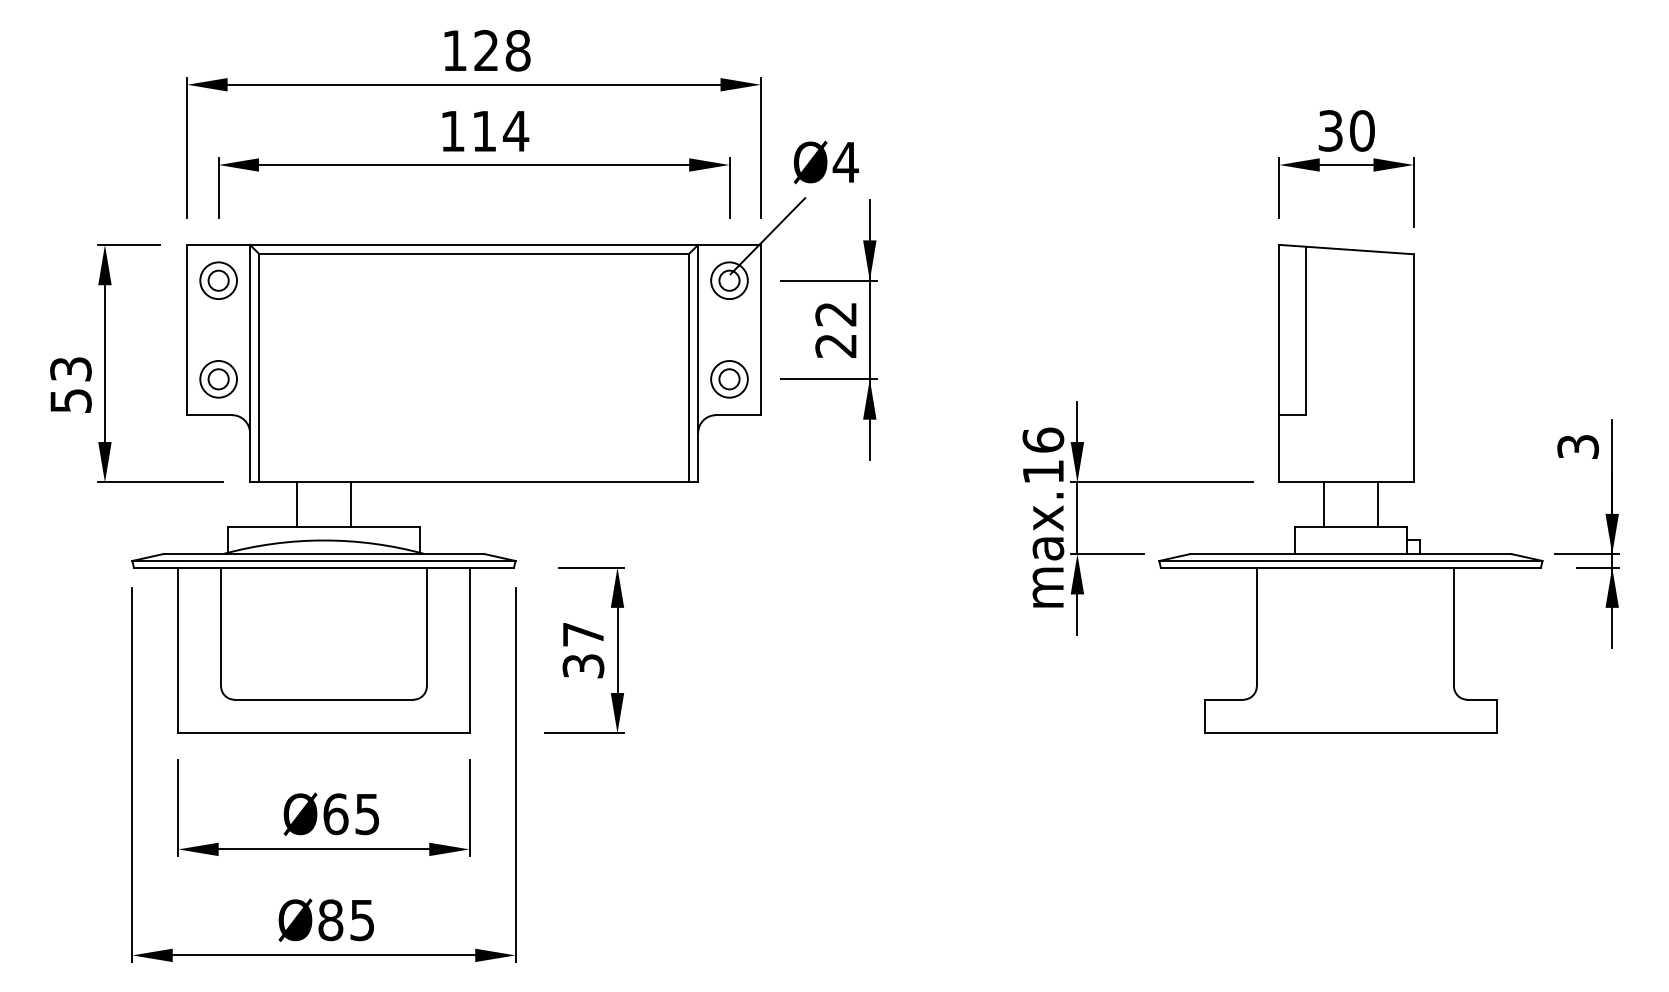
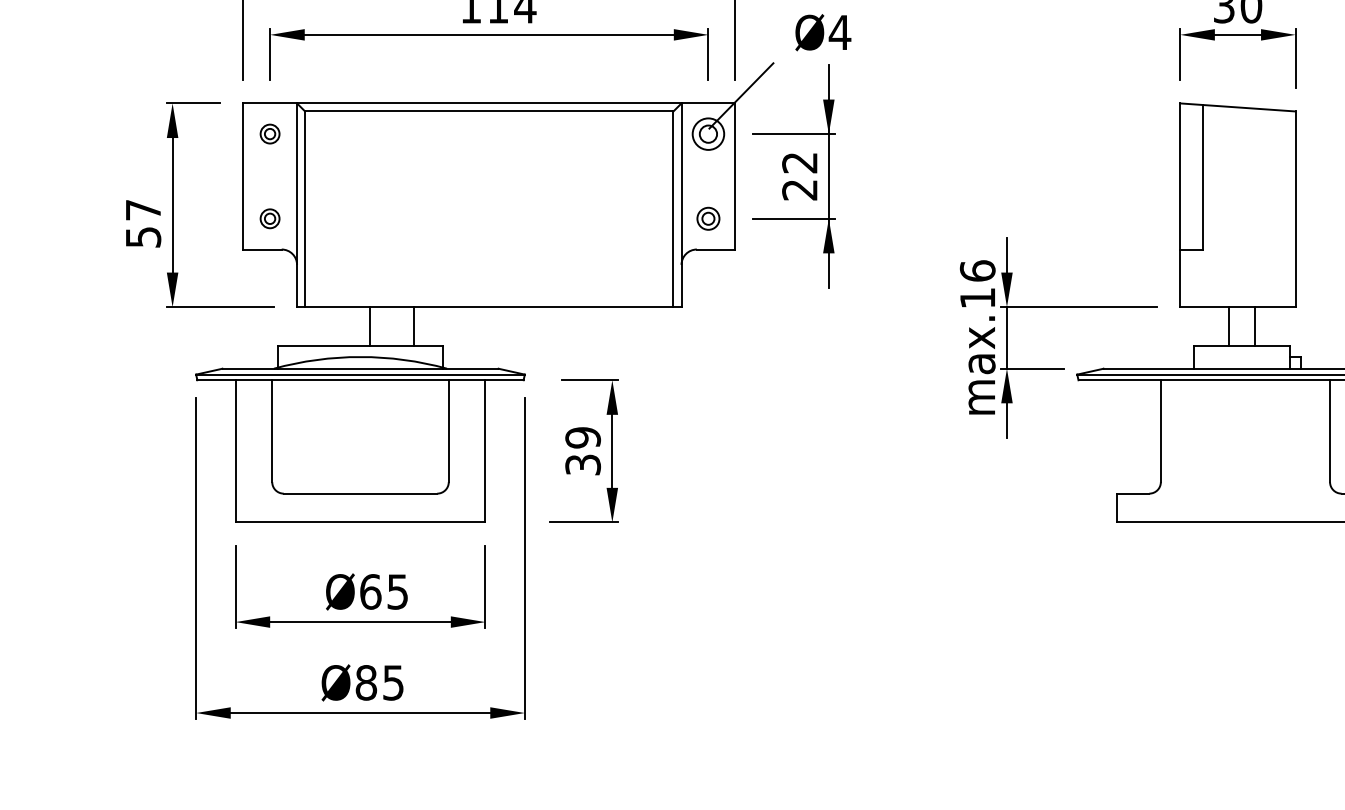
text: (826, 161) -> (823, 31), moved
part: (218, 280) -> (270, 133), size x0.6
text: (70, 369) -> (143, 210), 53 -> 57
part: (218, 379) -> (270, 218), size x0.6
part: (729, 379) -> (708, 218), size x0.7
line: (297, 504) -> (370, 326), moved
line: (350, 504) -> (414, 326), moved
line: (1324, 504) -> (1254, 326), moved
line: (1377, 504) -> (1228, 326), moved
text: (583, 634) -> (583, 437), 37 -> 39

